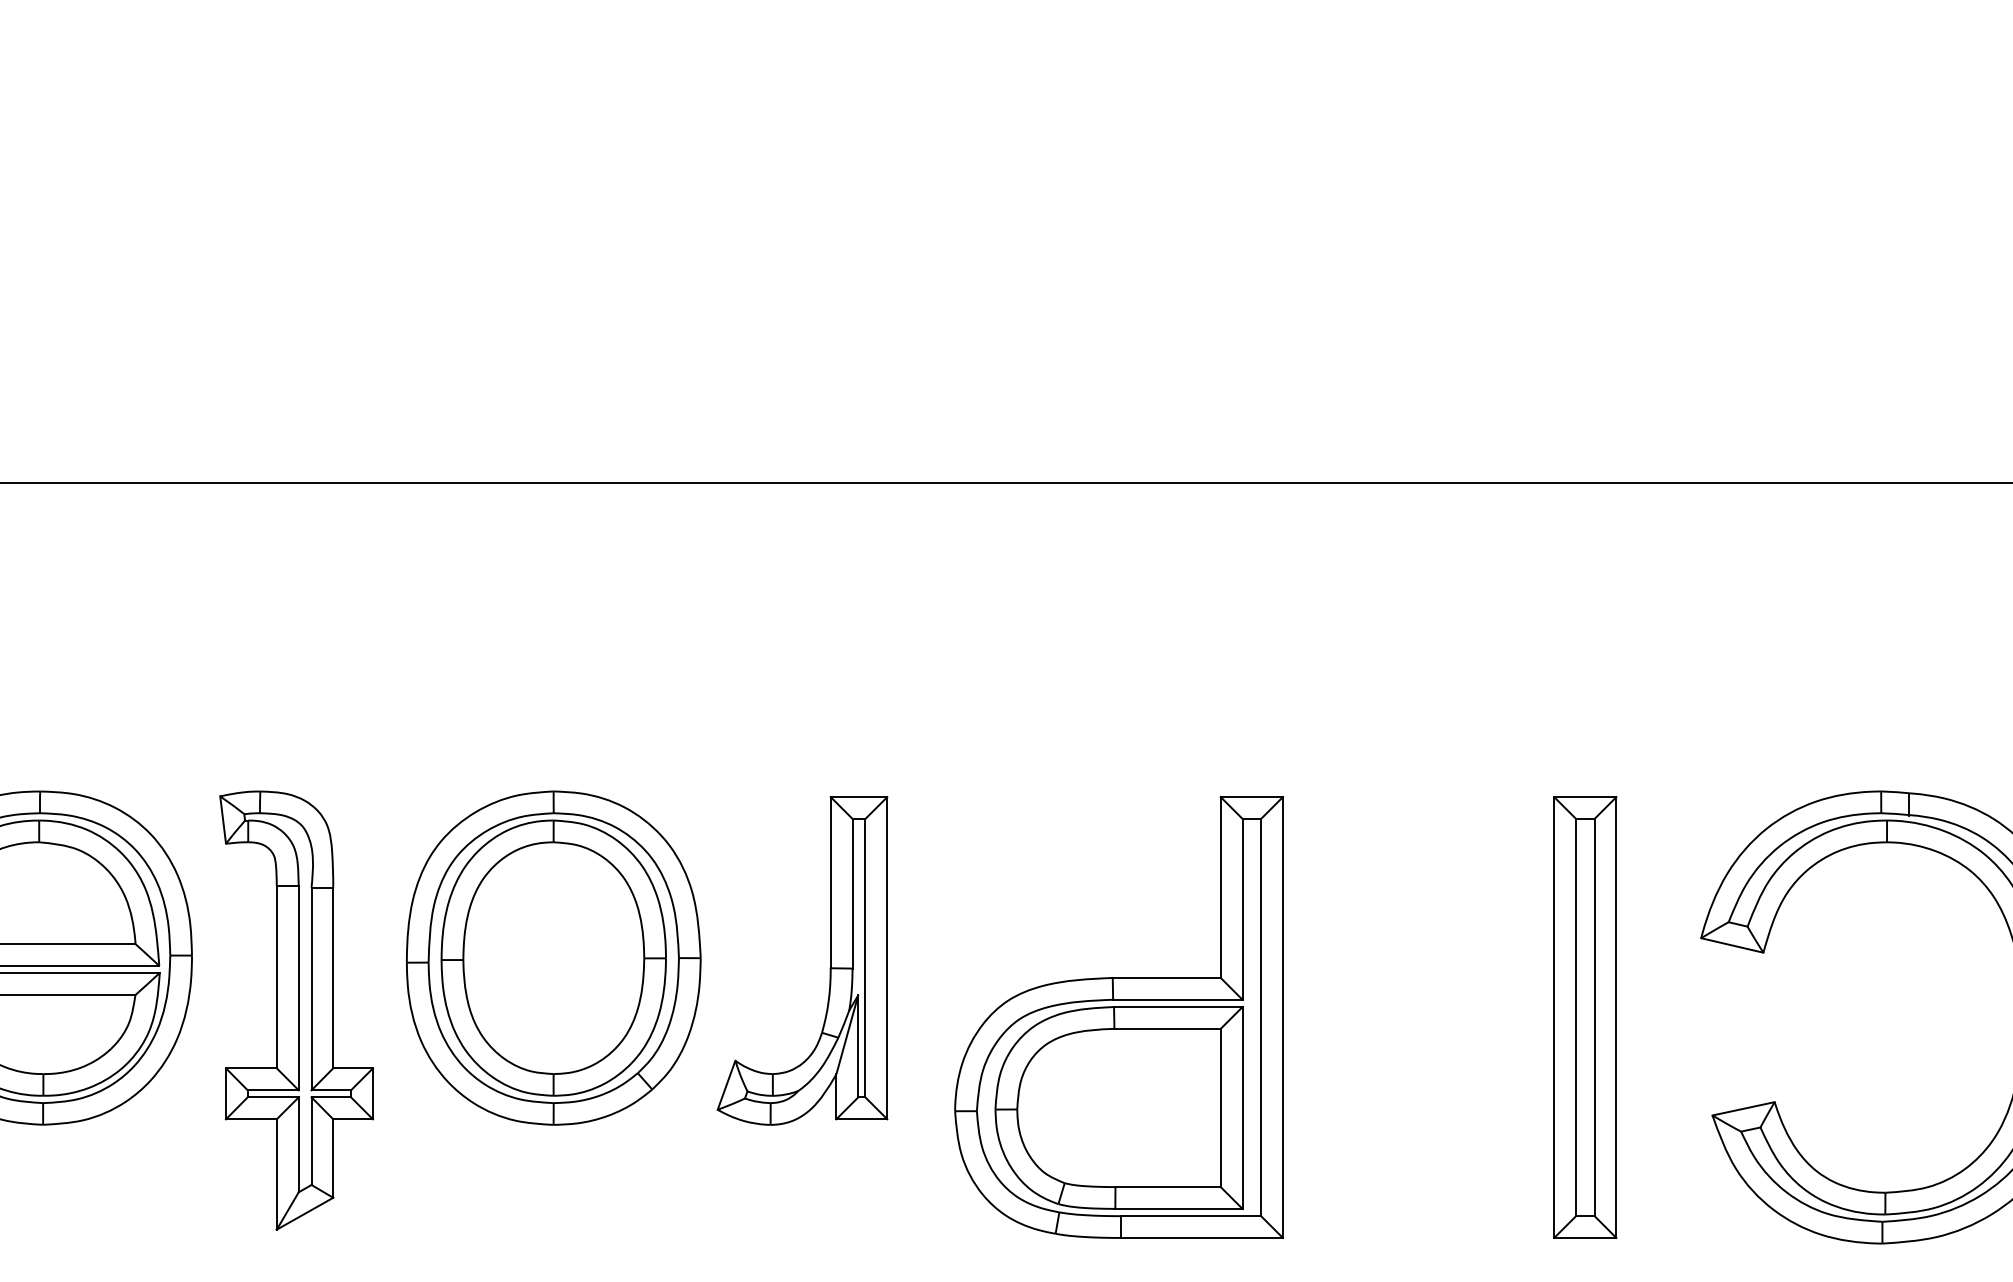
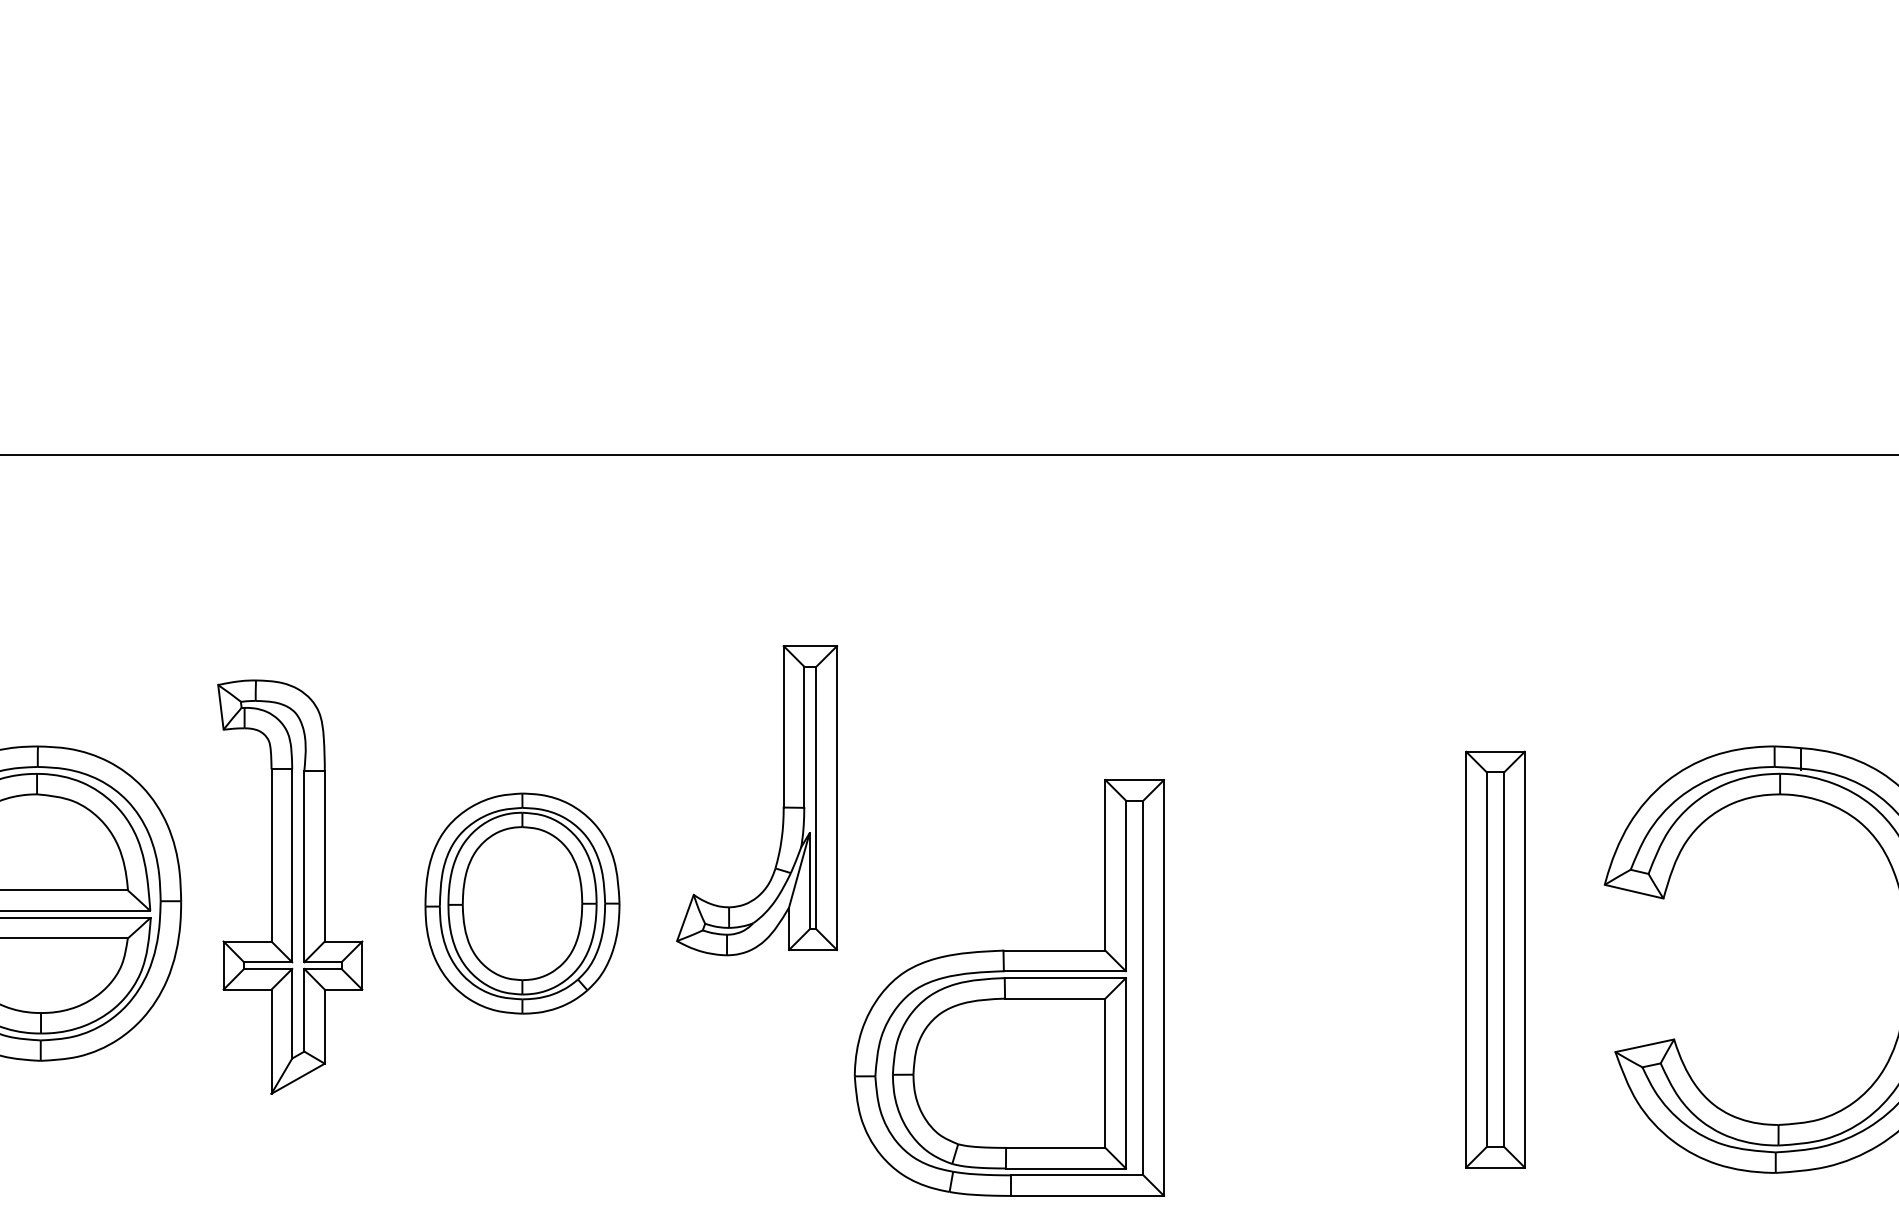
part: (553, 957) -> (522, 903), size x0.7
part: (829, 967) -> (782, 806), moved
part: (296, 1010) -> (290, 887), moved
part: (1118, 1017) -> (1008, 987), moved

